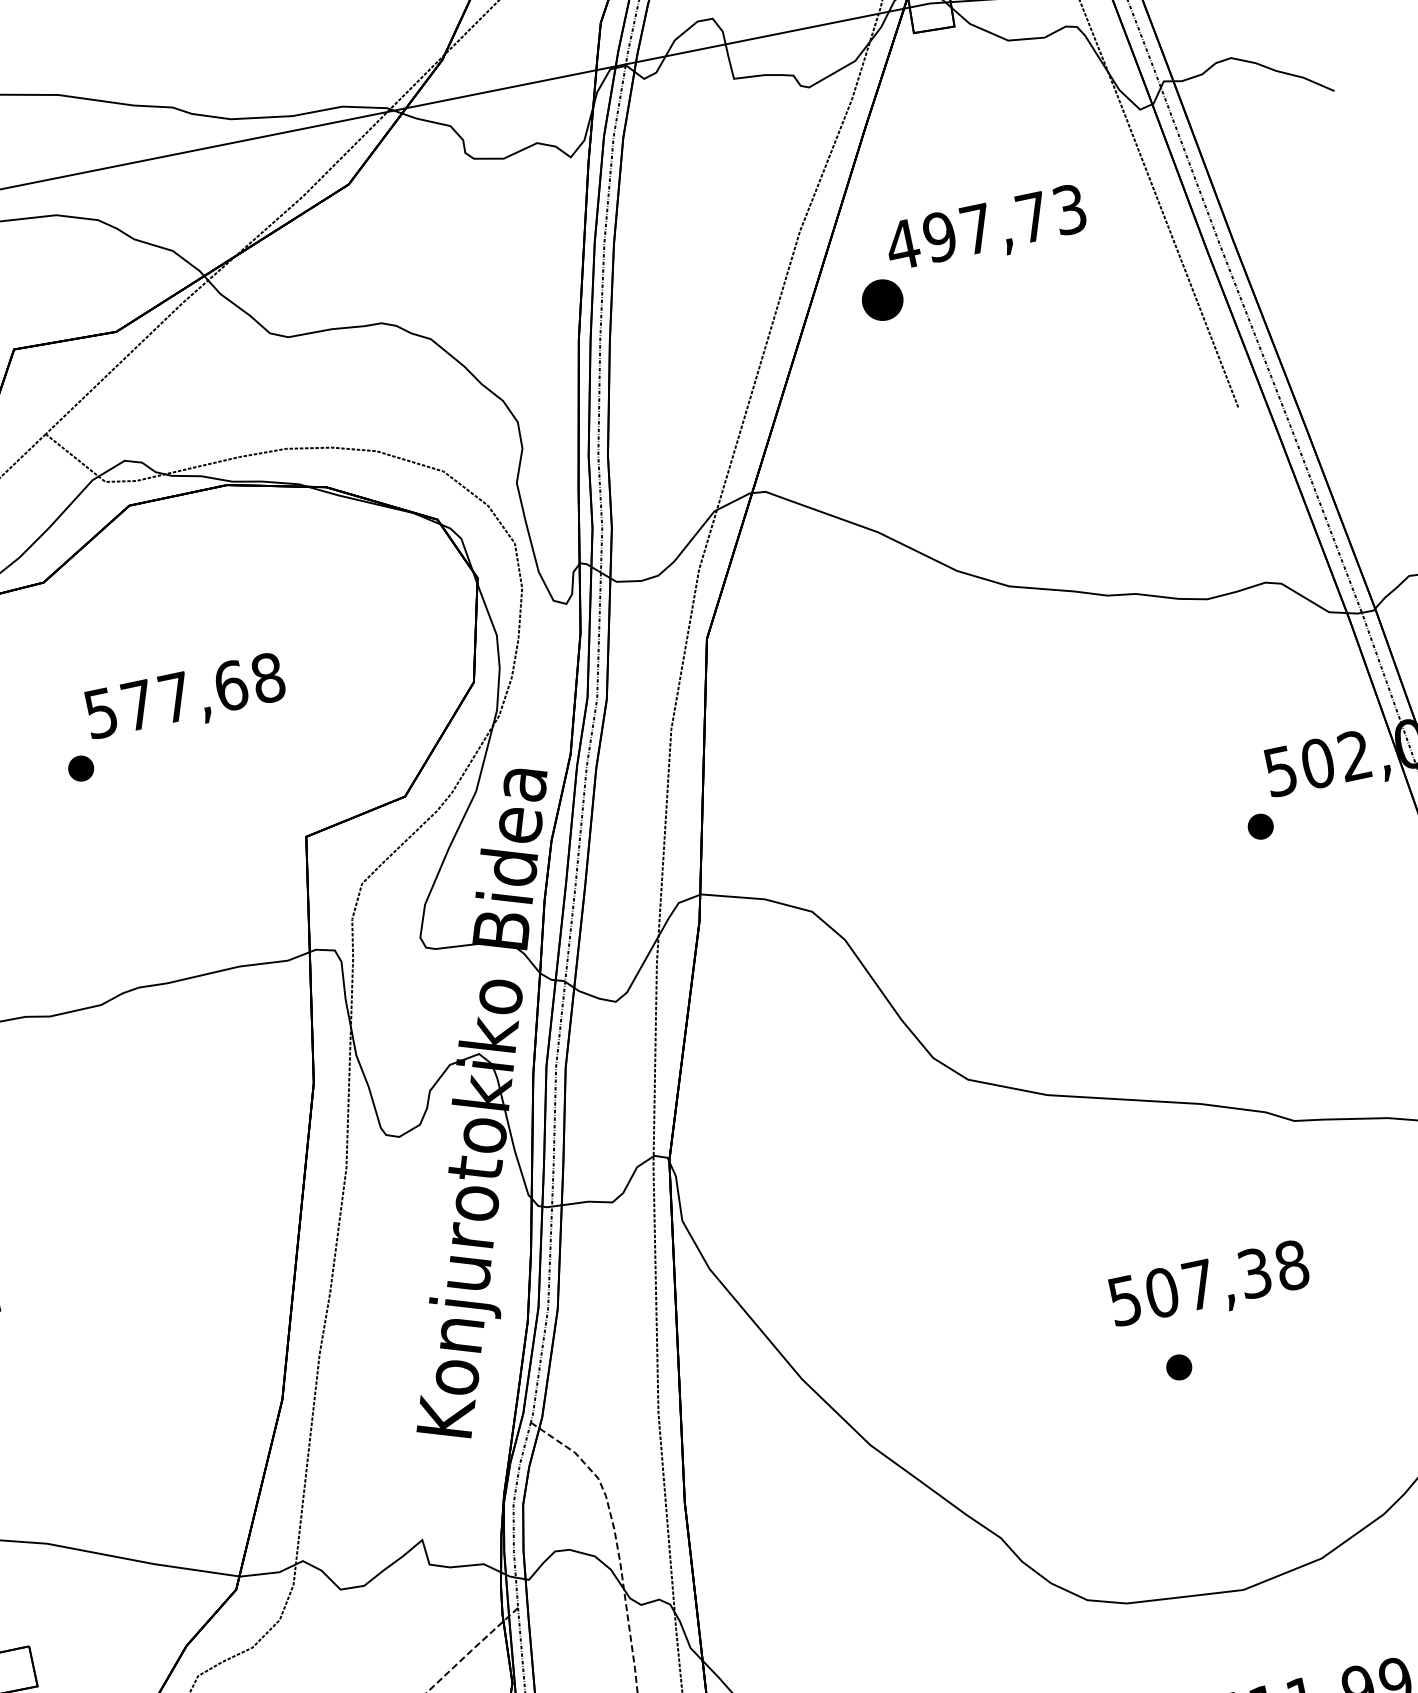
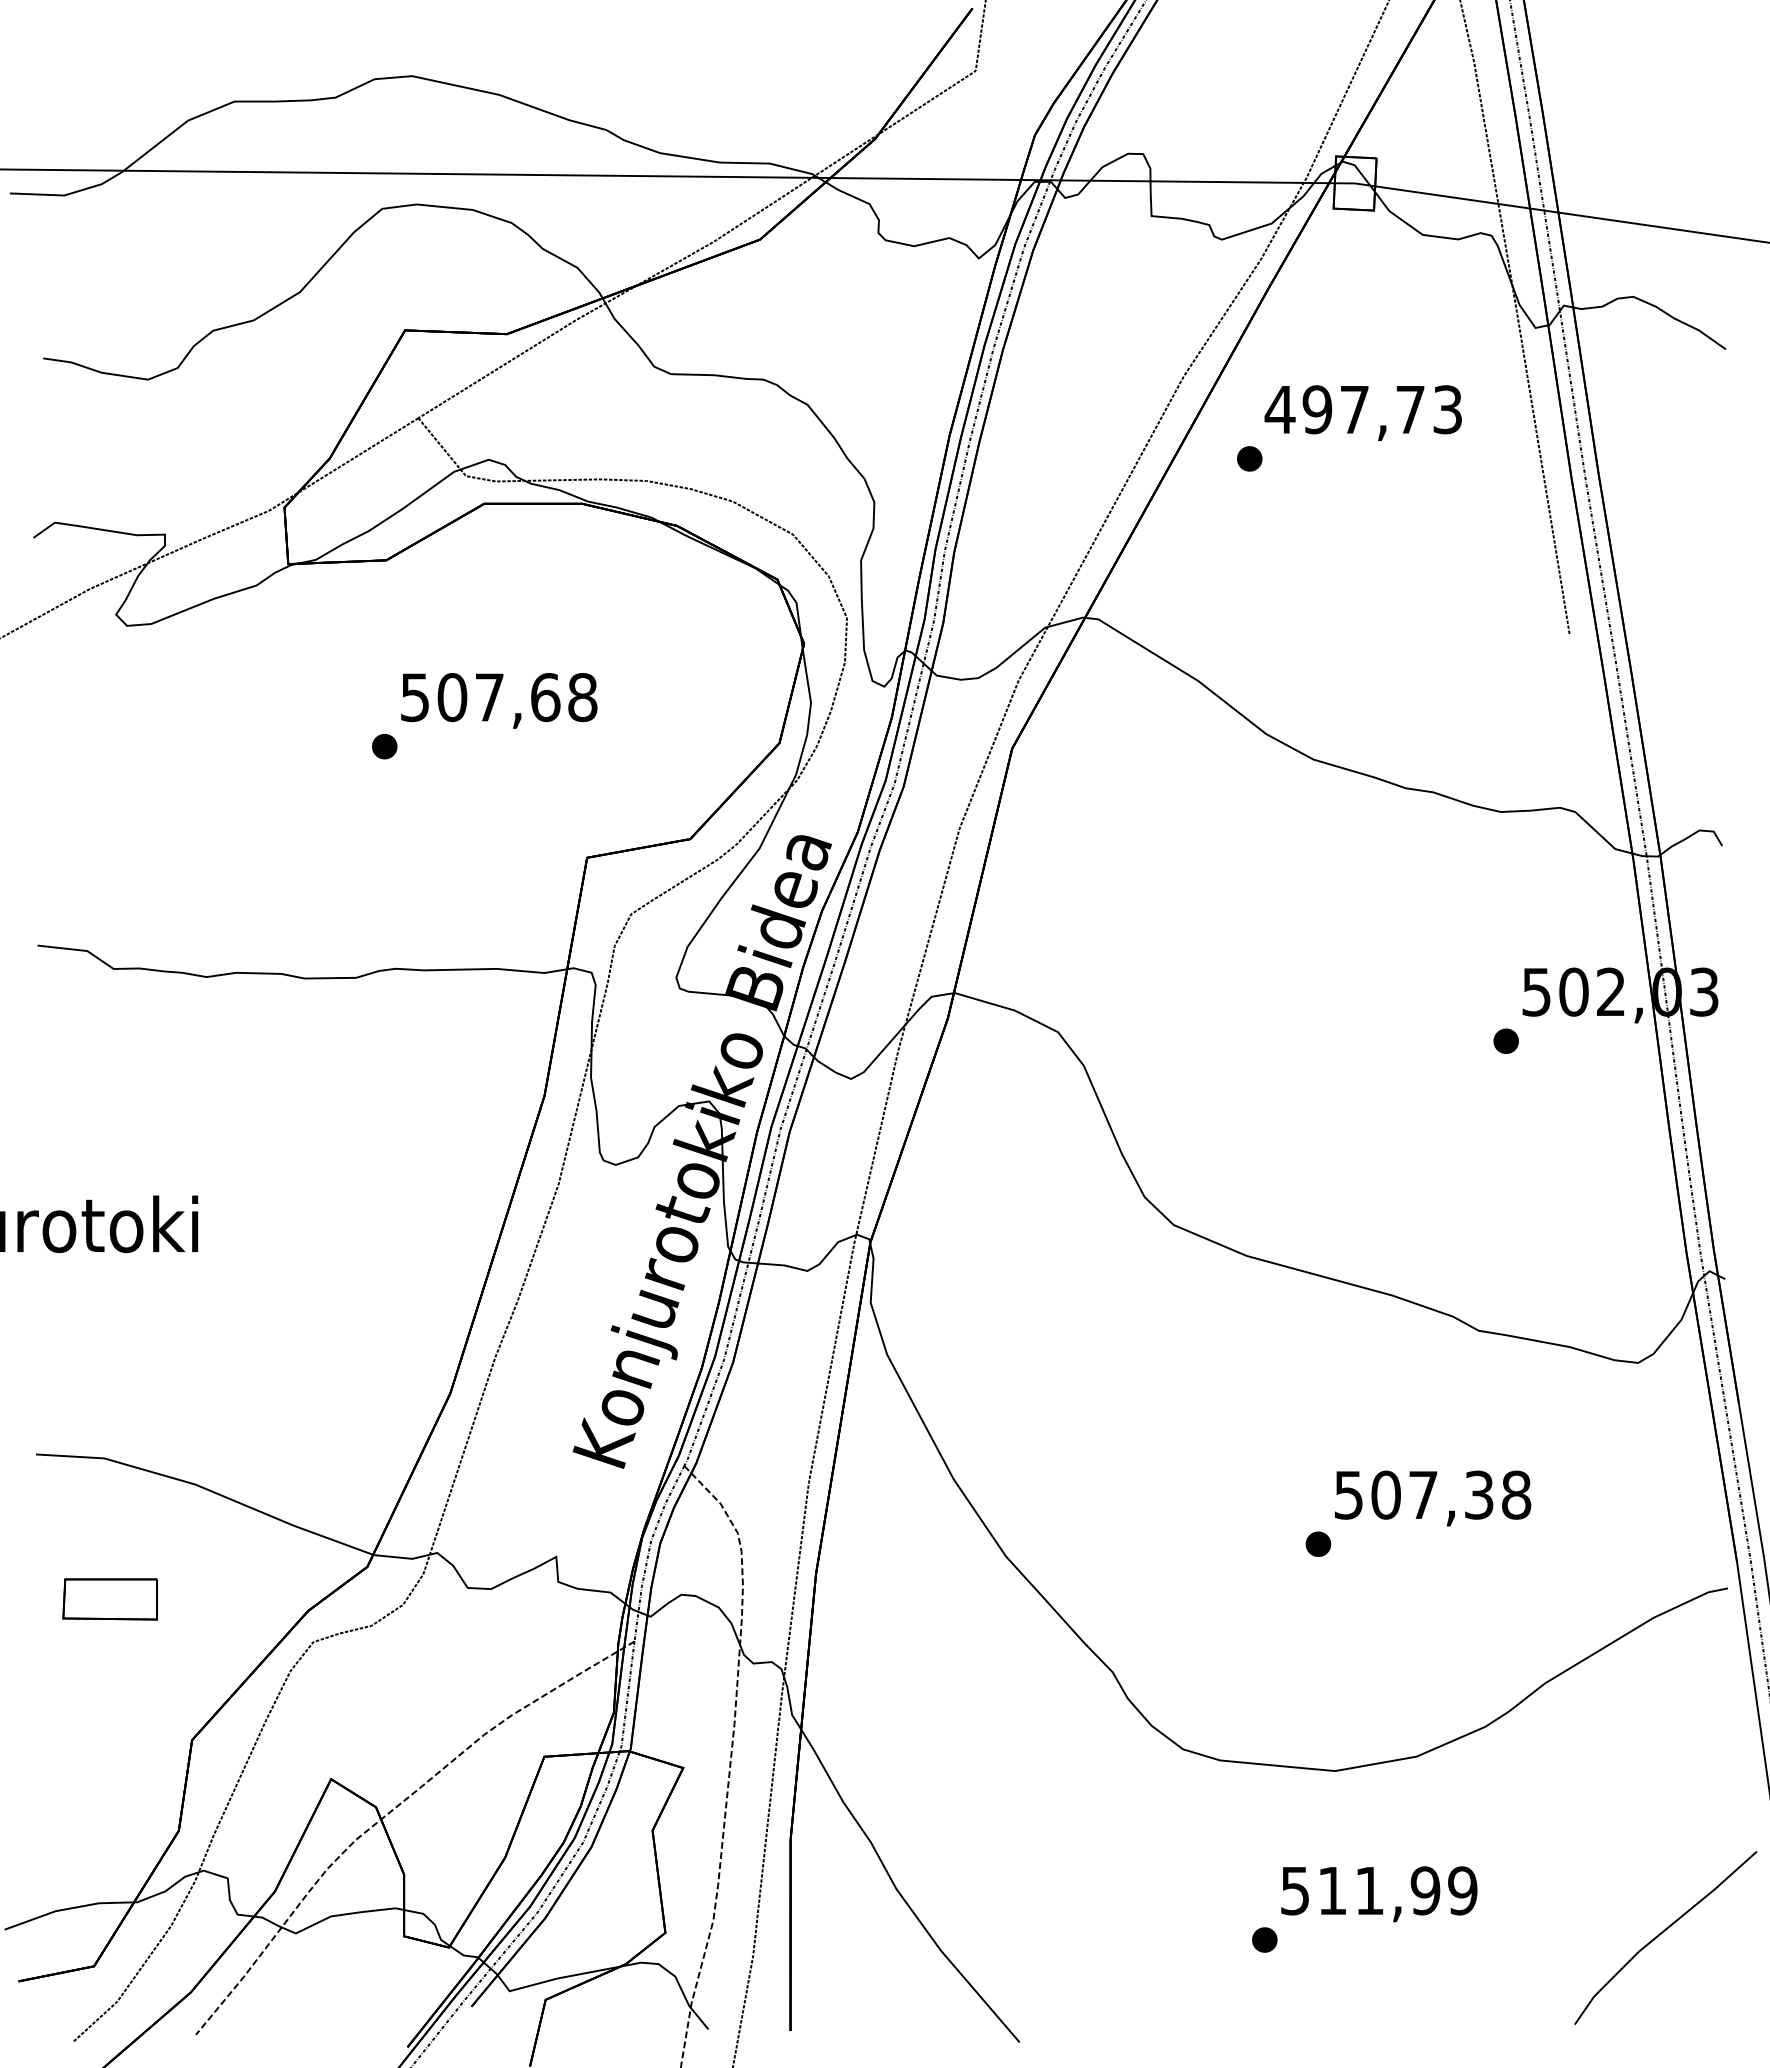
part: (882, 299) -> (1249, 458), size x0.62
text: (138, 705) -> (452, 697), 577,68 -> 507,68
text: (1210, 1286) -> (1433, 1498), moved

